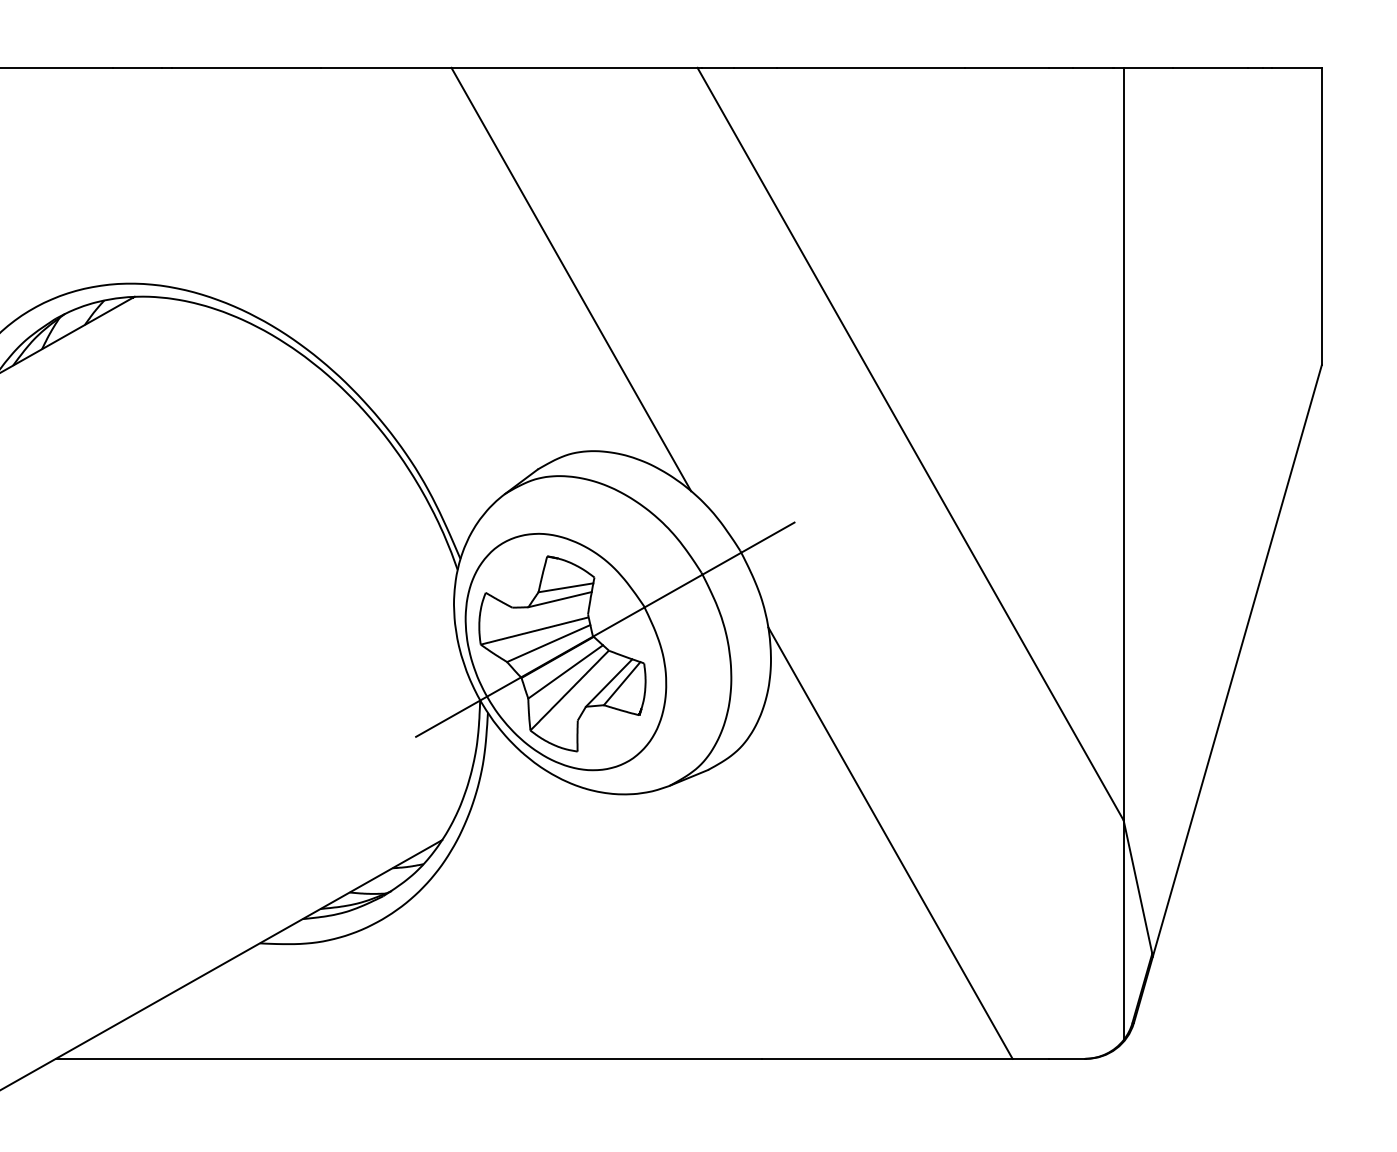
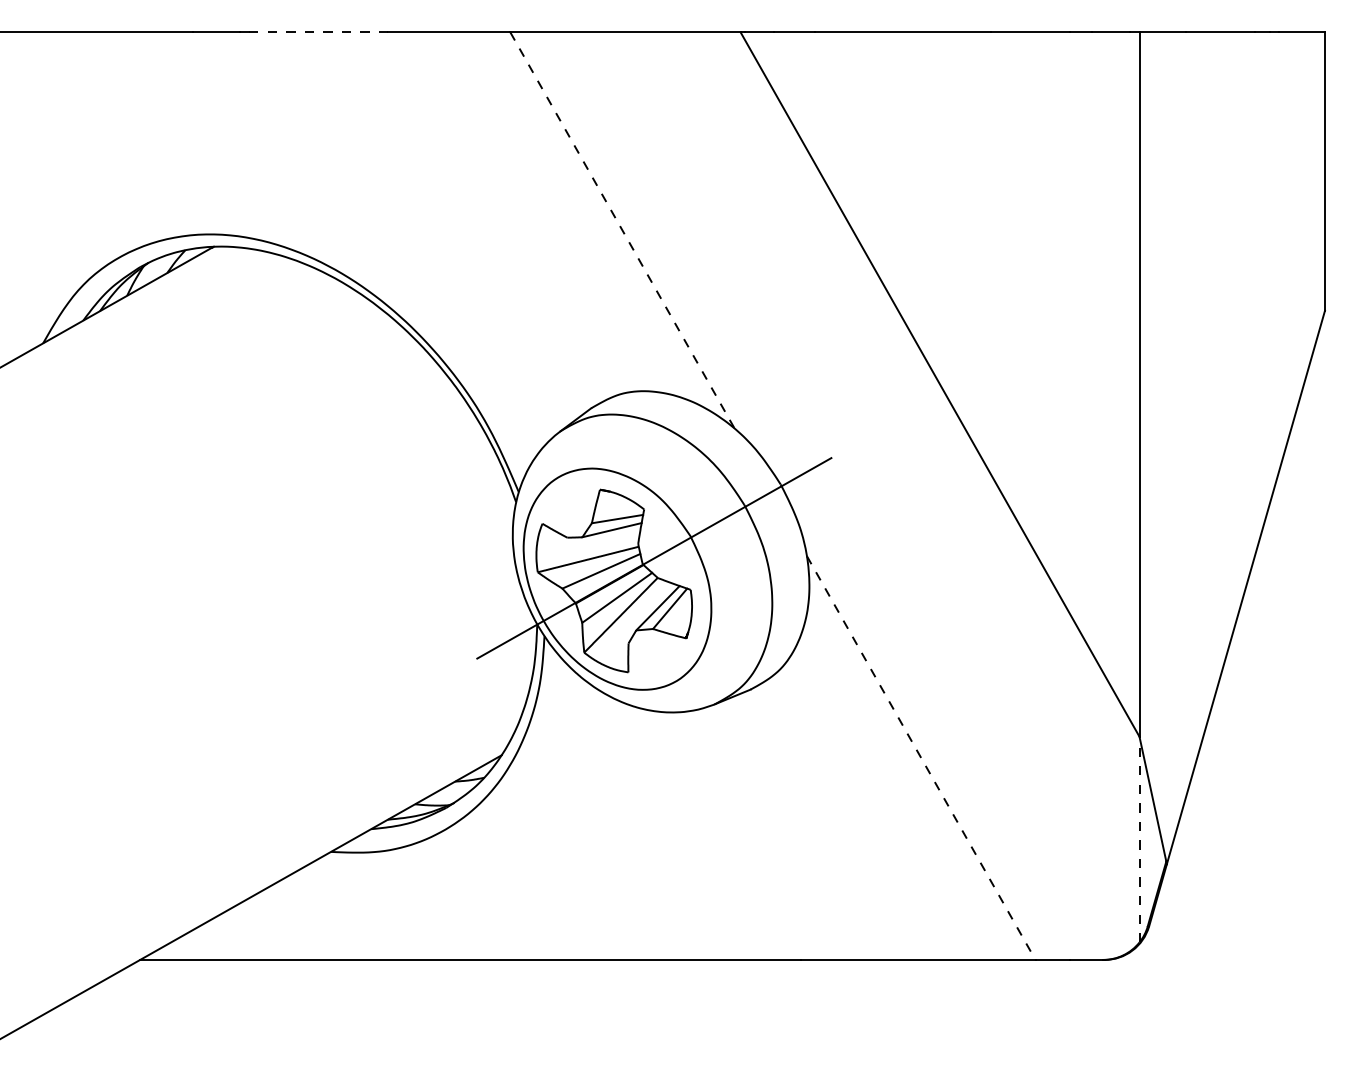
line: (246, 67) -> (318, 32), solid -> dashed
line: (571, 279) -> (622, 230), solid -> dashed
line: (890, 843) -> (921, 758), solid -> dashed
line: (1123, 930) -> (1139, 839), solid -> dashed

